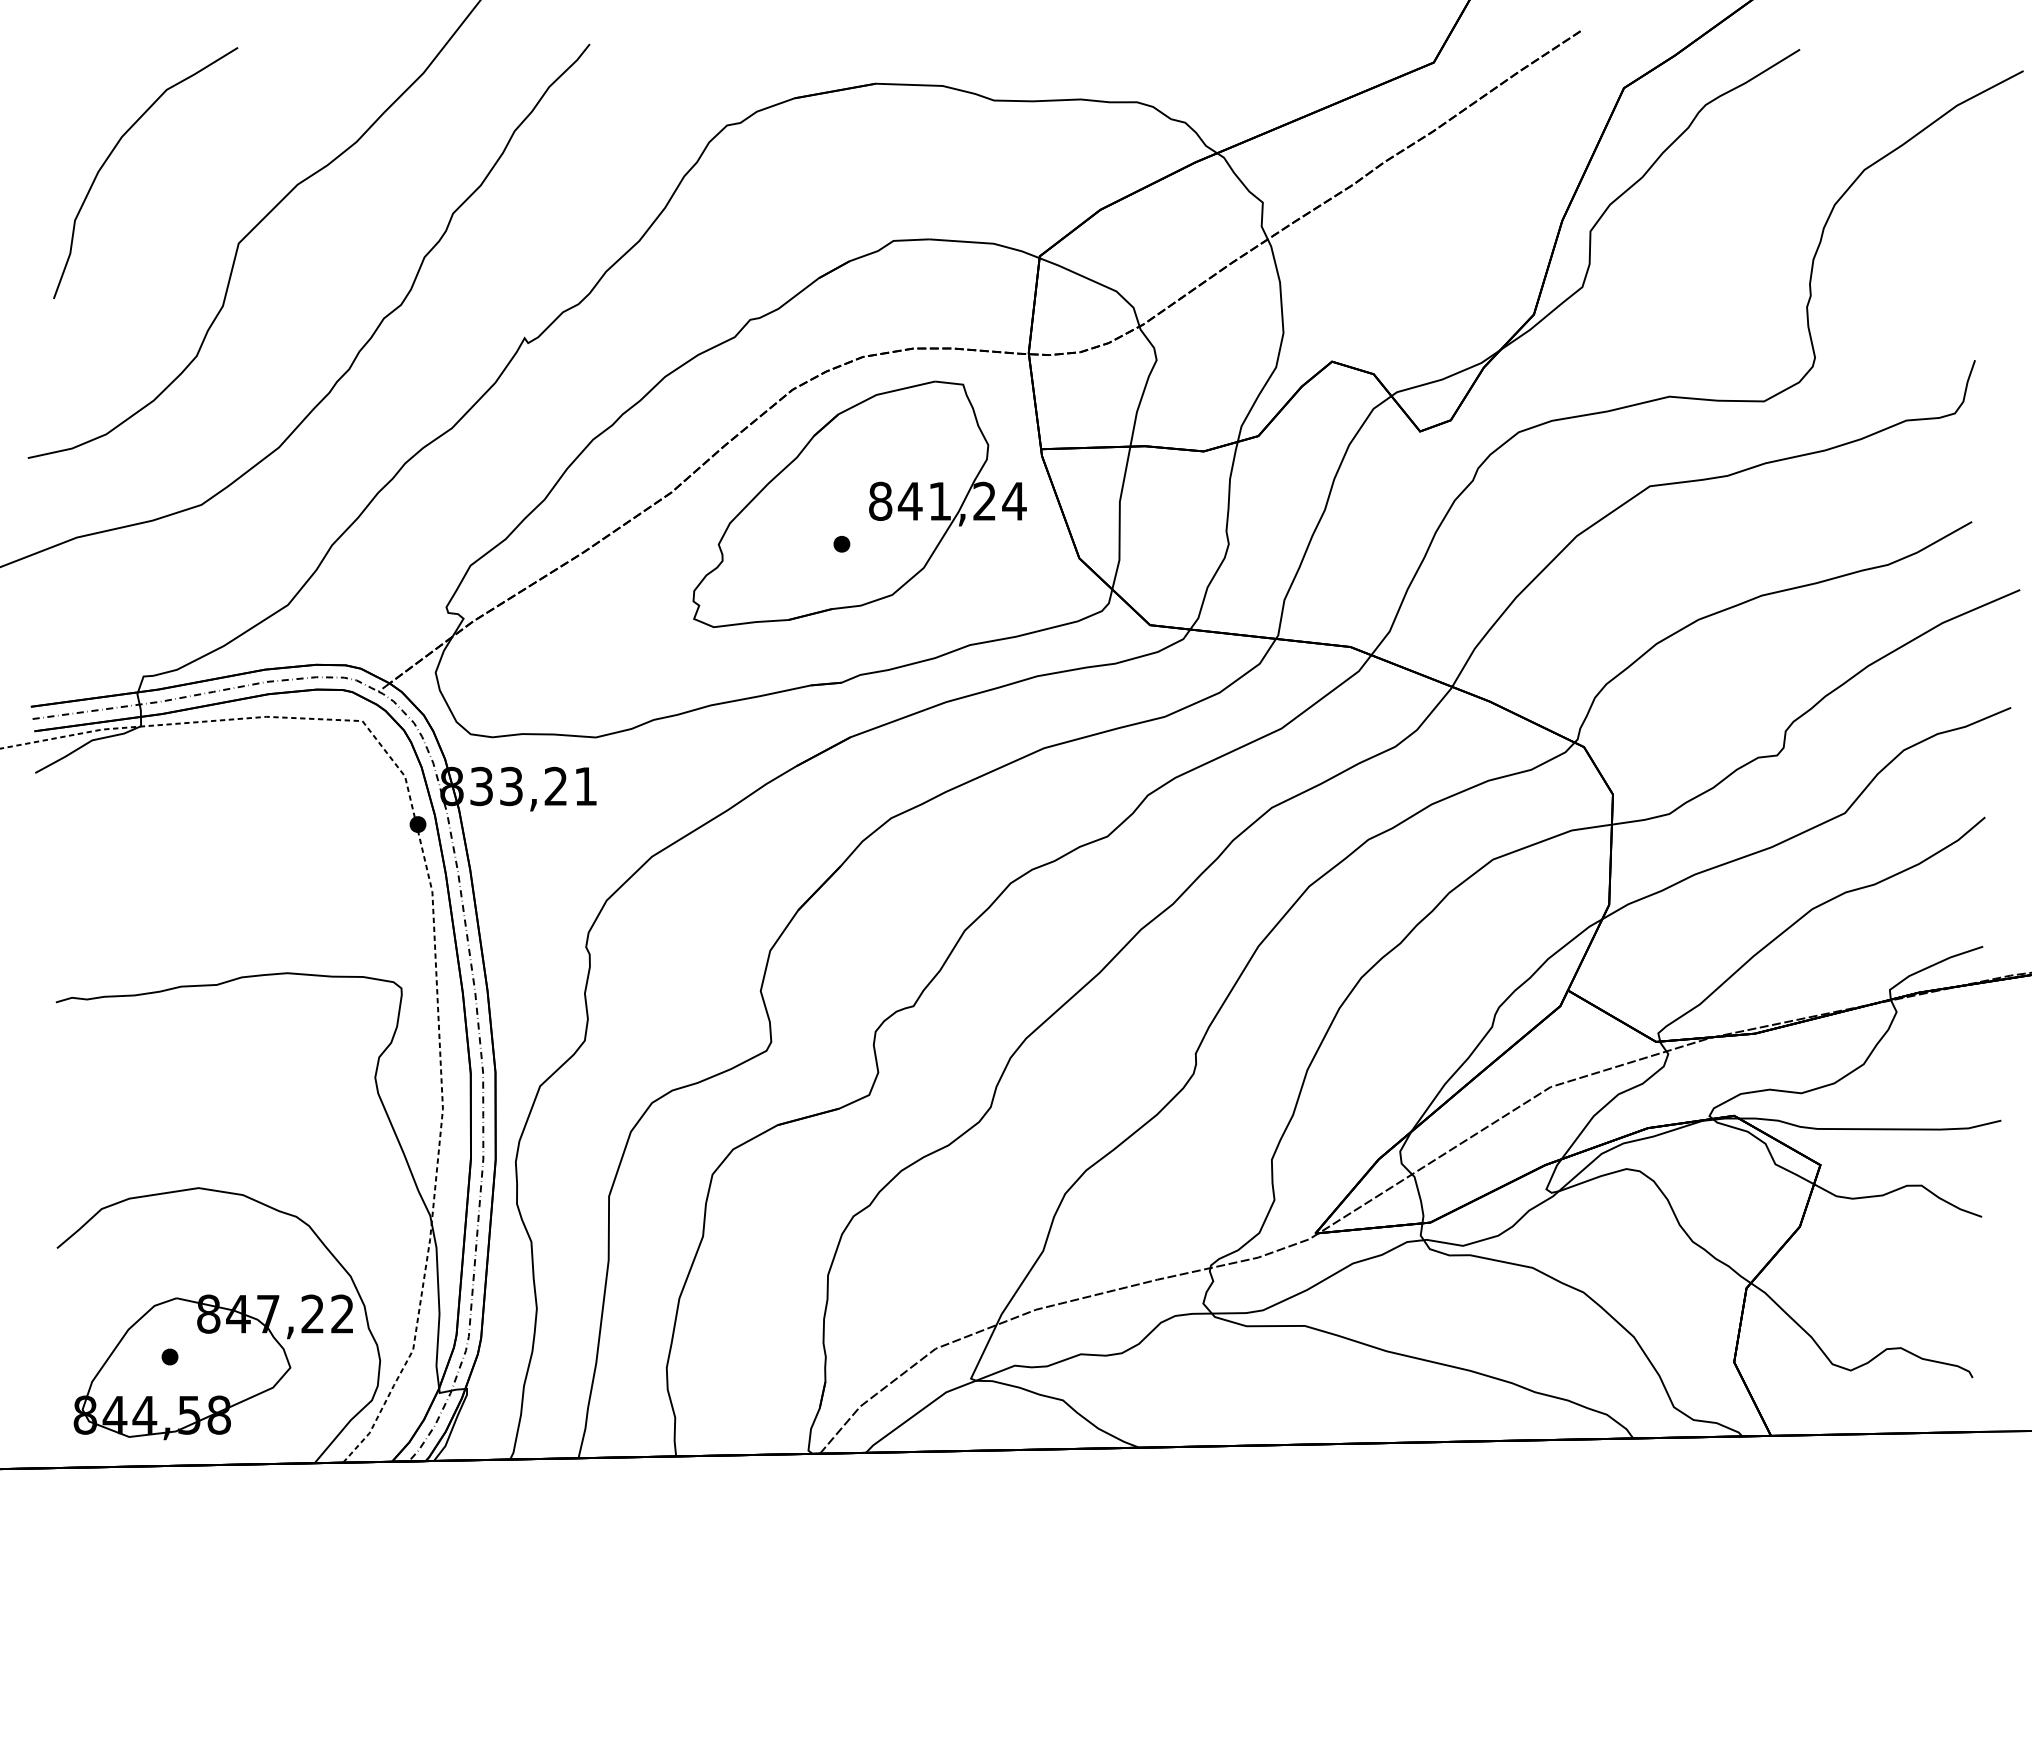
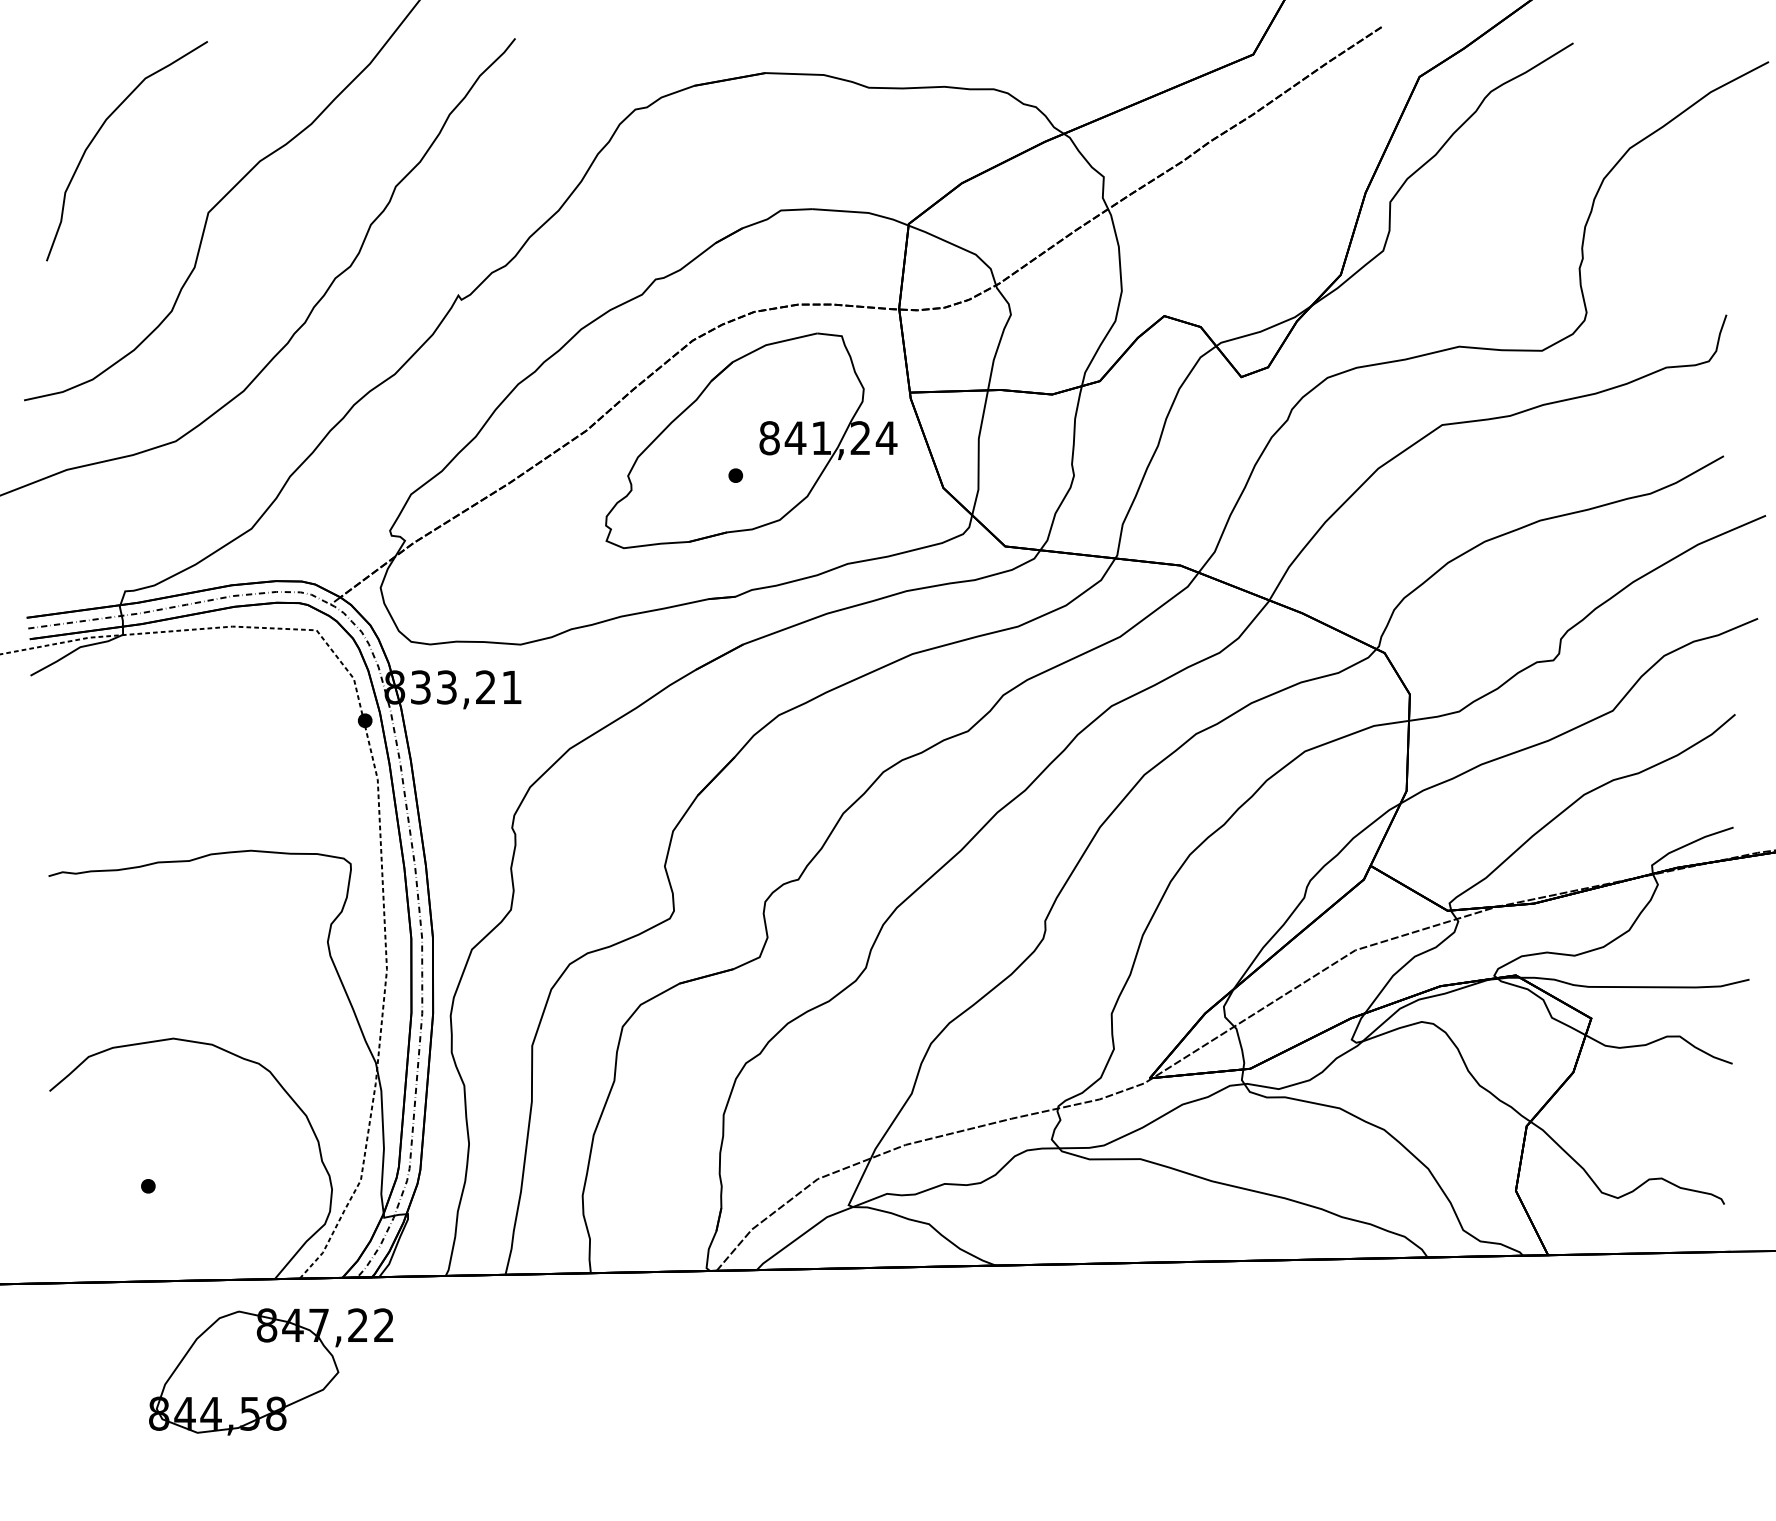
part: (212, 1367) -> (270, 1372), moved

